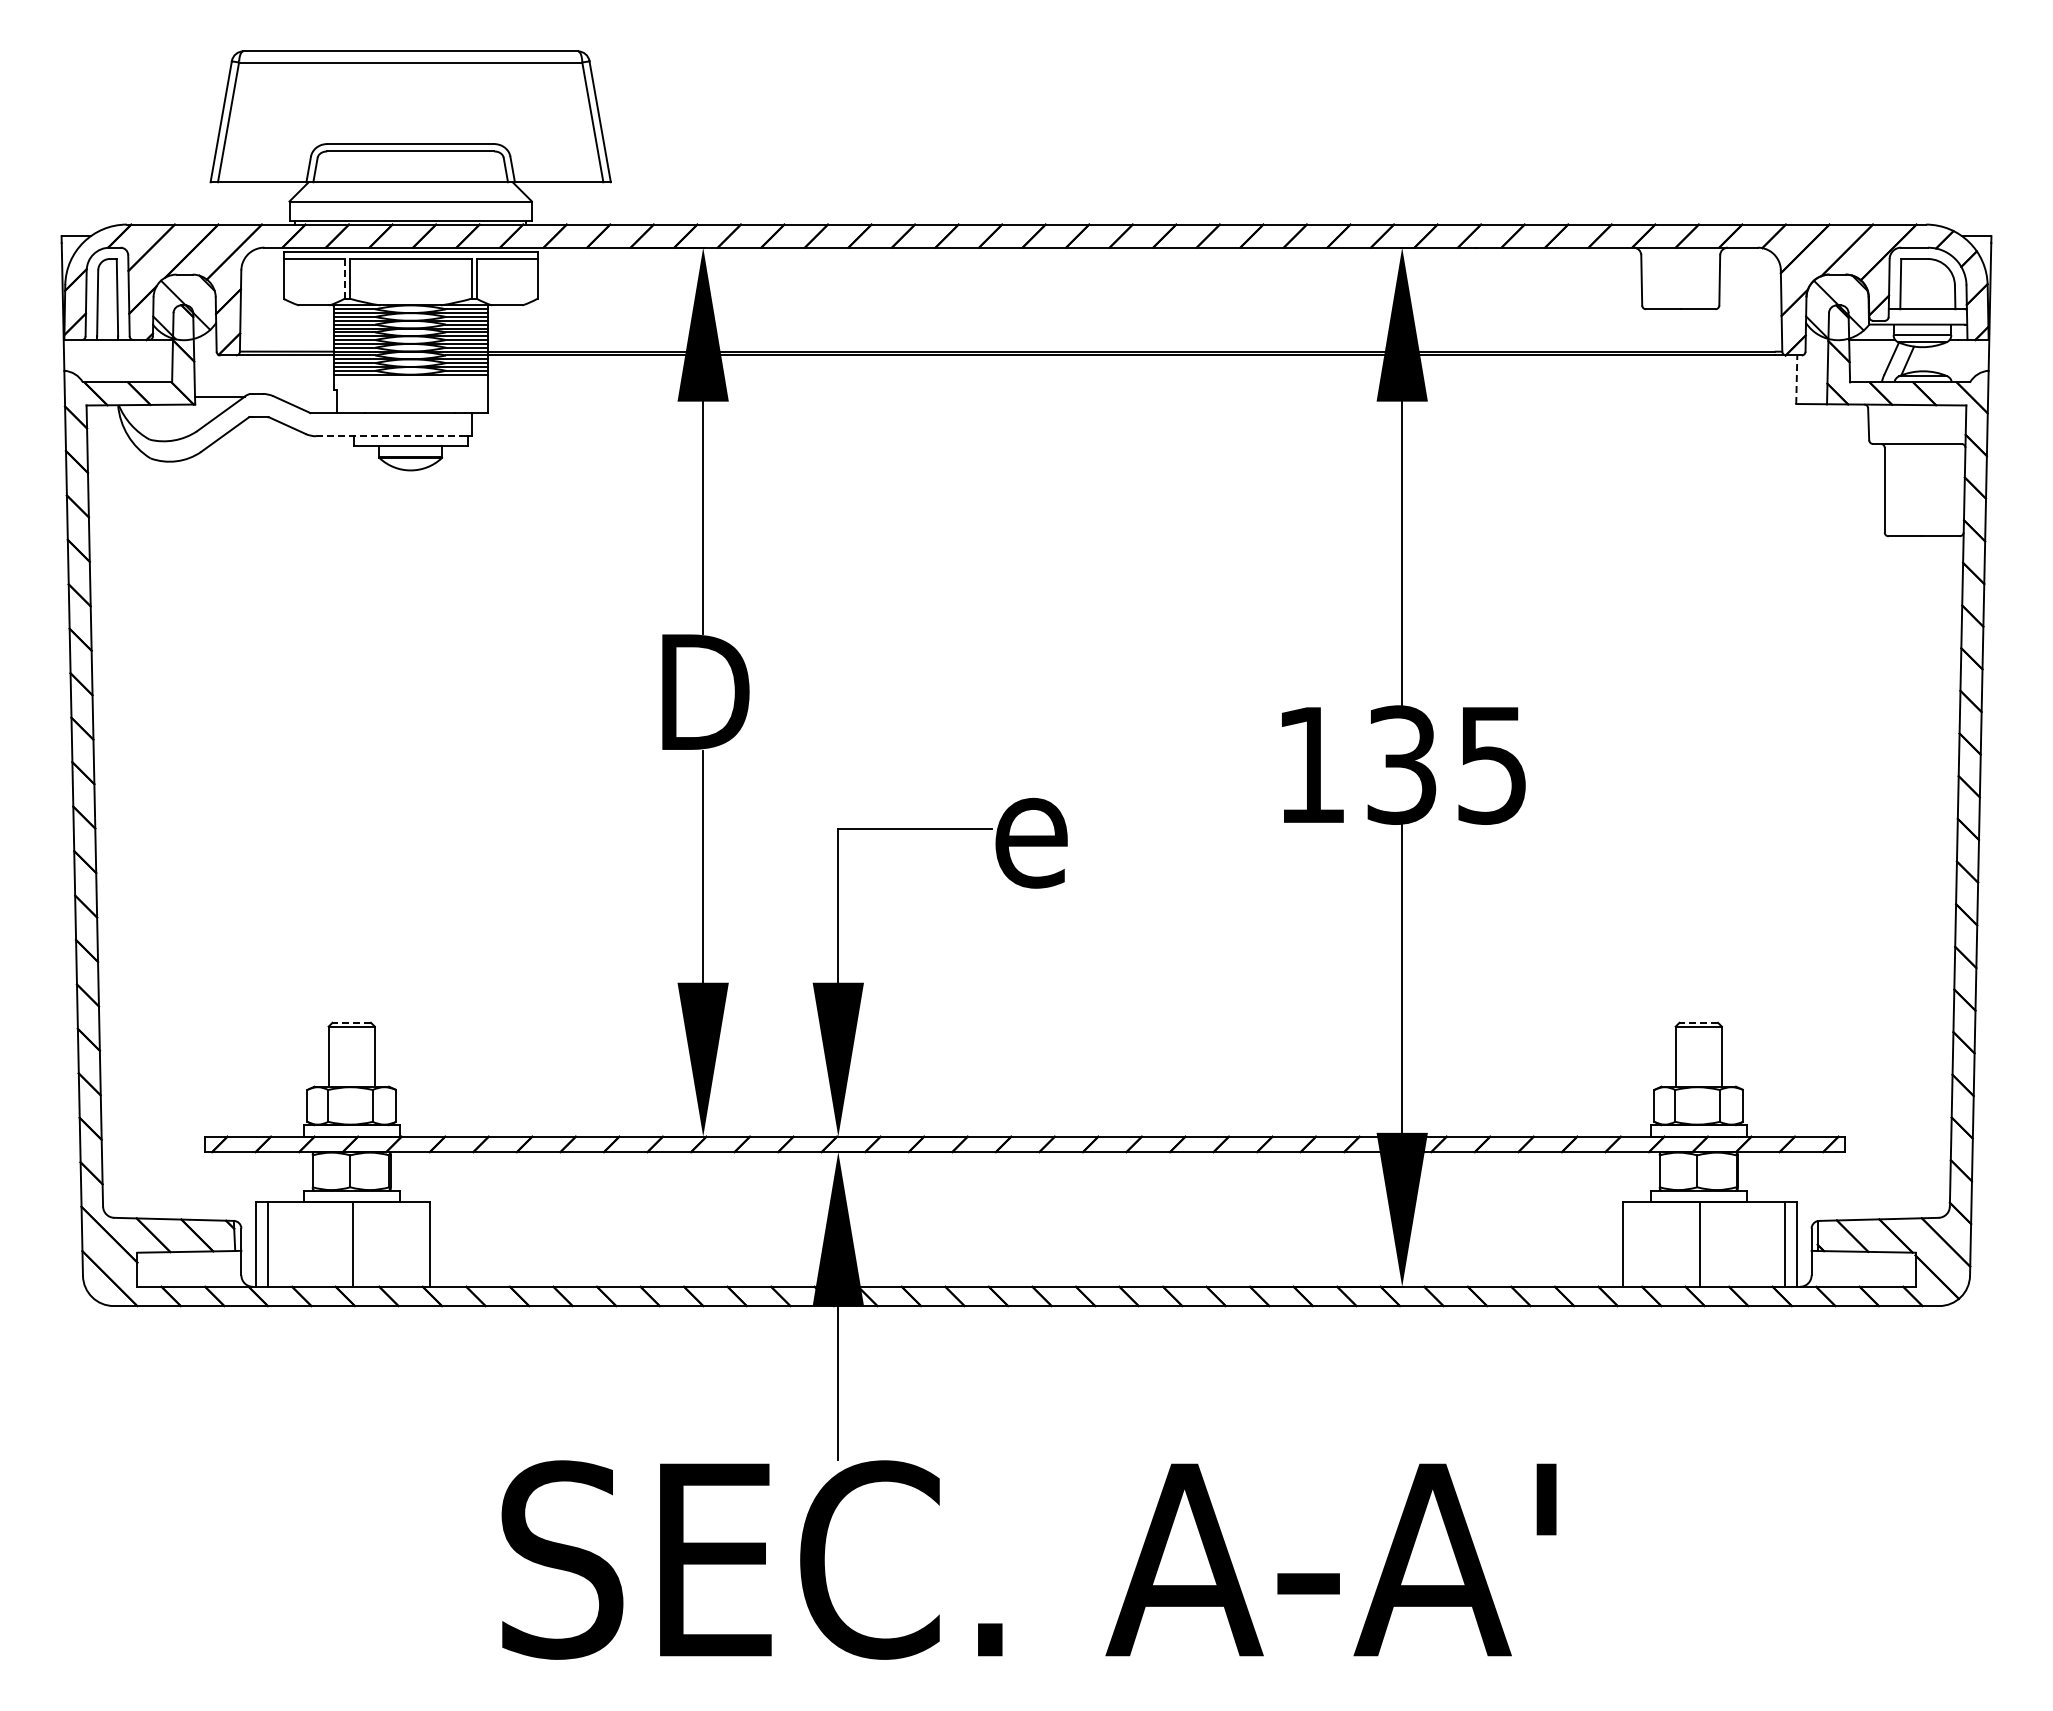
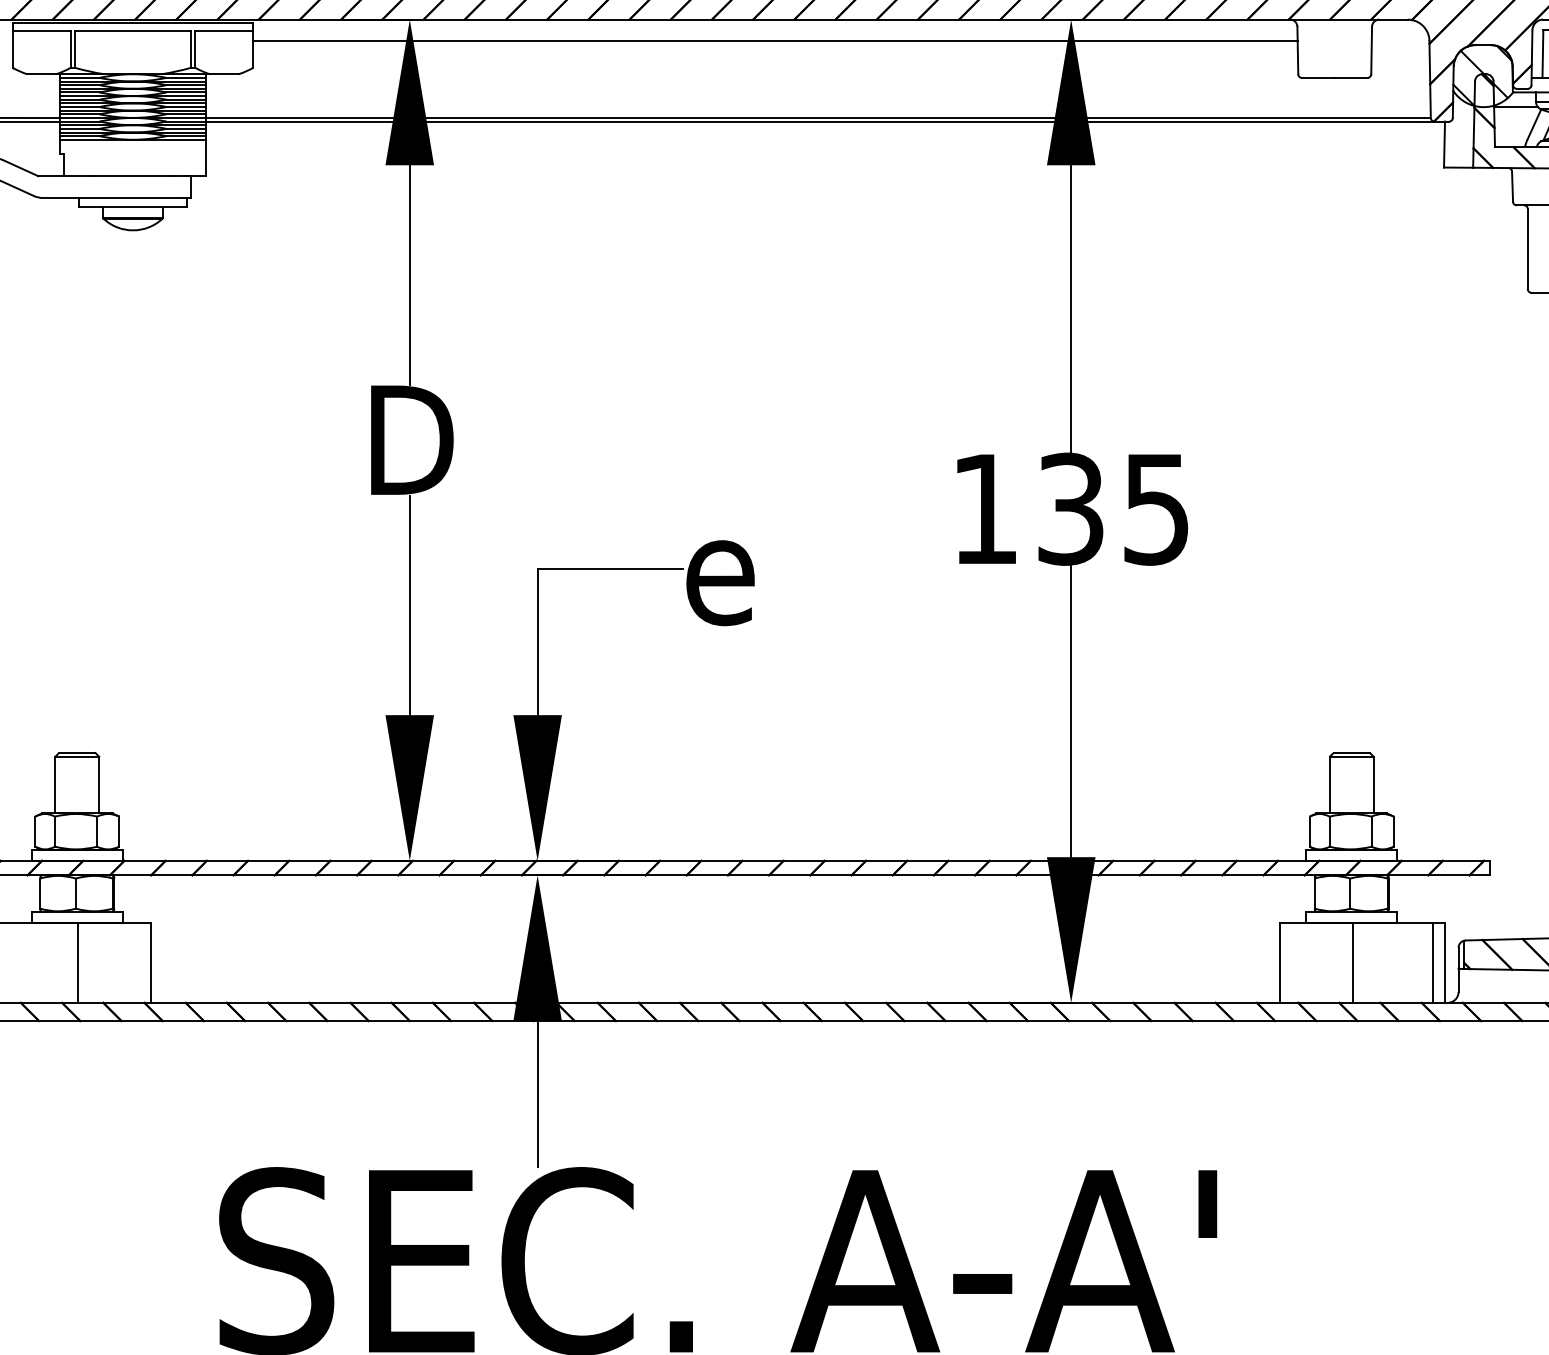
line: (1089, 270) -> (775, 41), added
line: (344, 278) -> (70, 48), dashed -> solid
line: (1796, 379) -> (1444, 144), dashed -> solid
line: (390, 436) -> (113, 198), dashed -> solid
line: (351, 1022) -> (77, 752), dashed -> solid
line: (1698, 1022) -> (1351, 752), dashed -> solid

